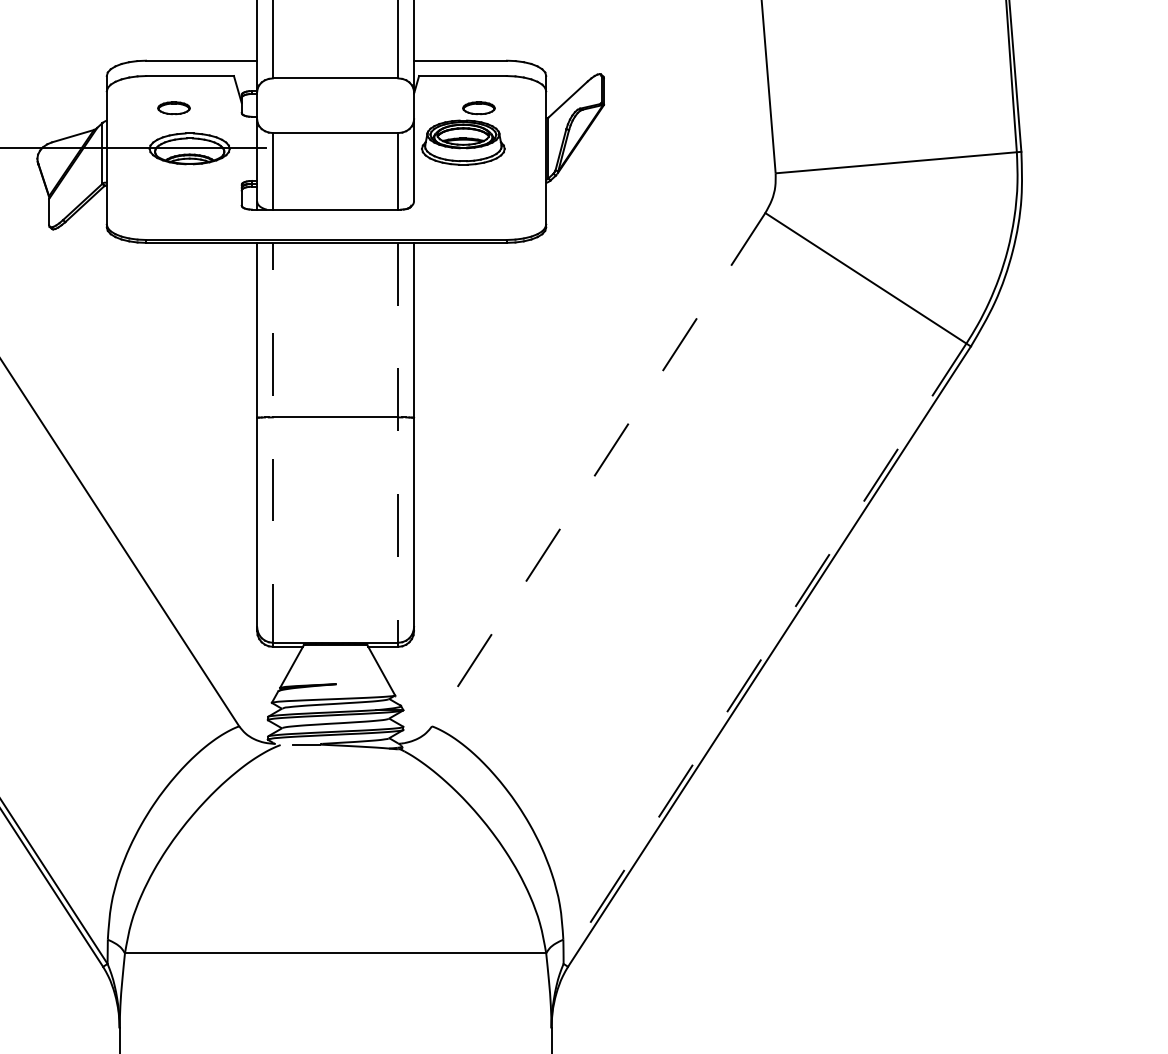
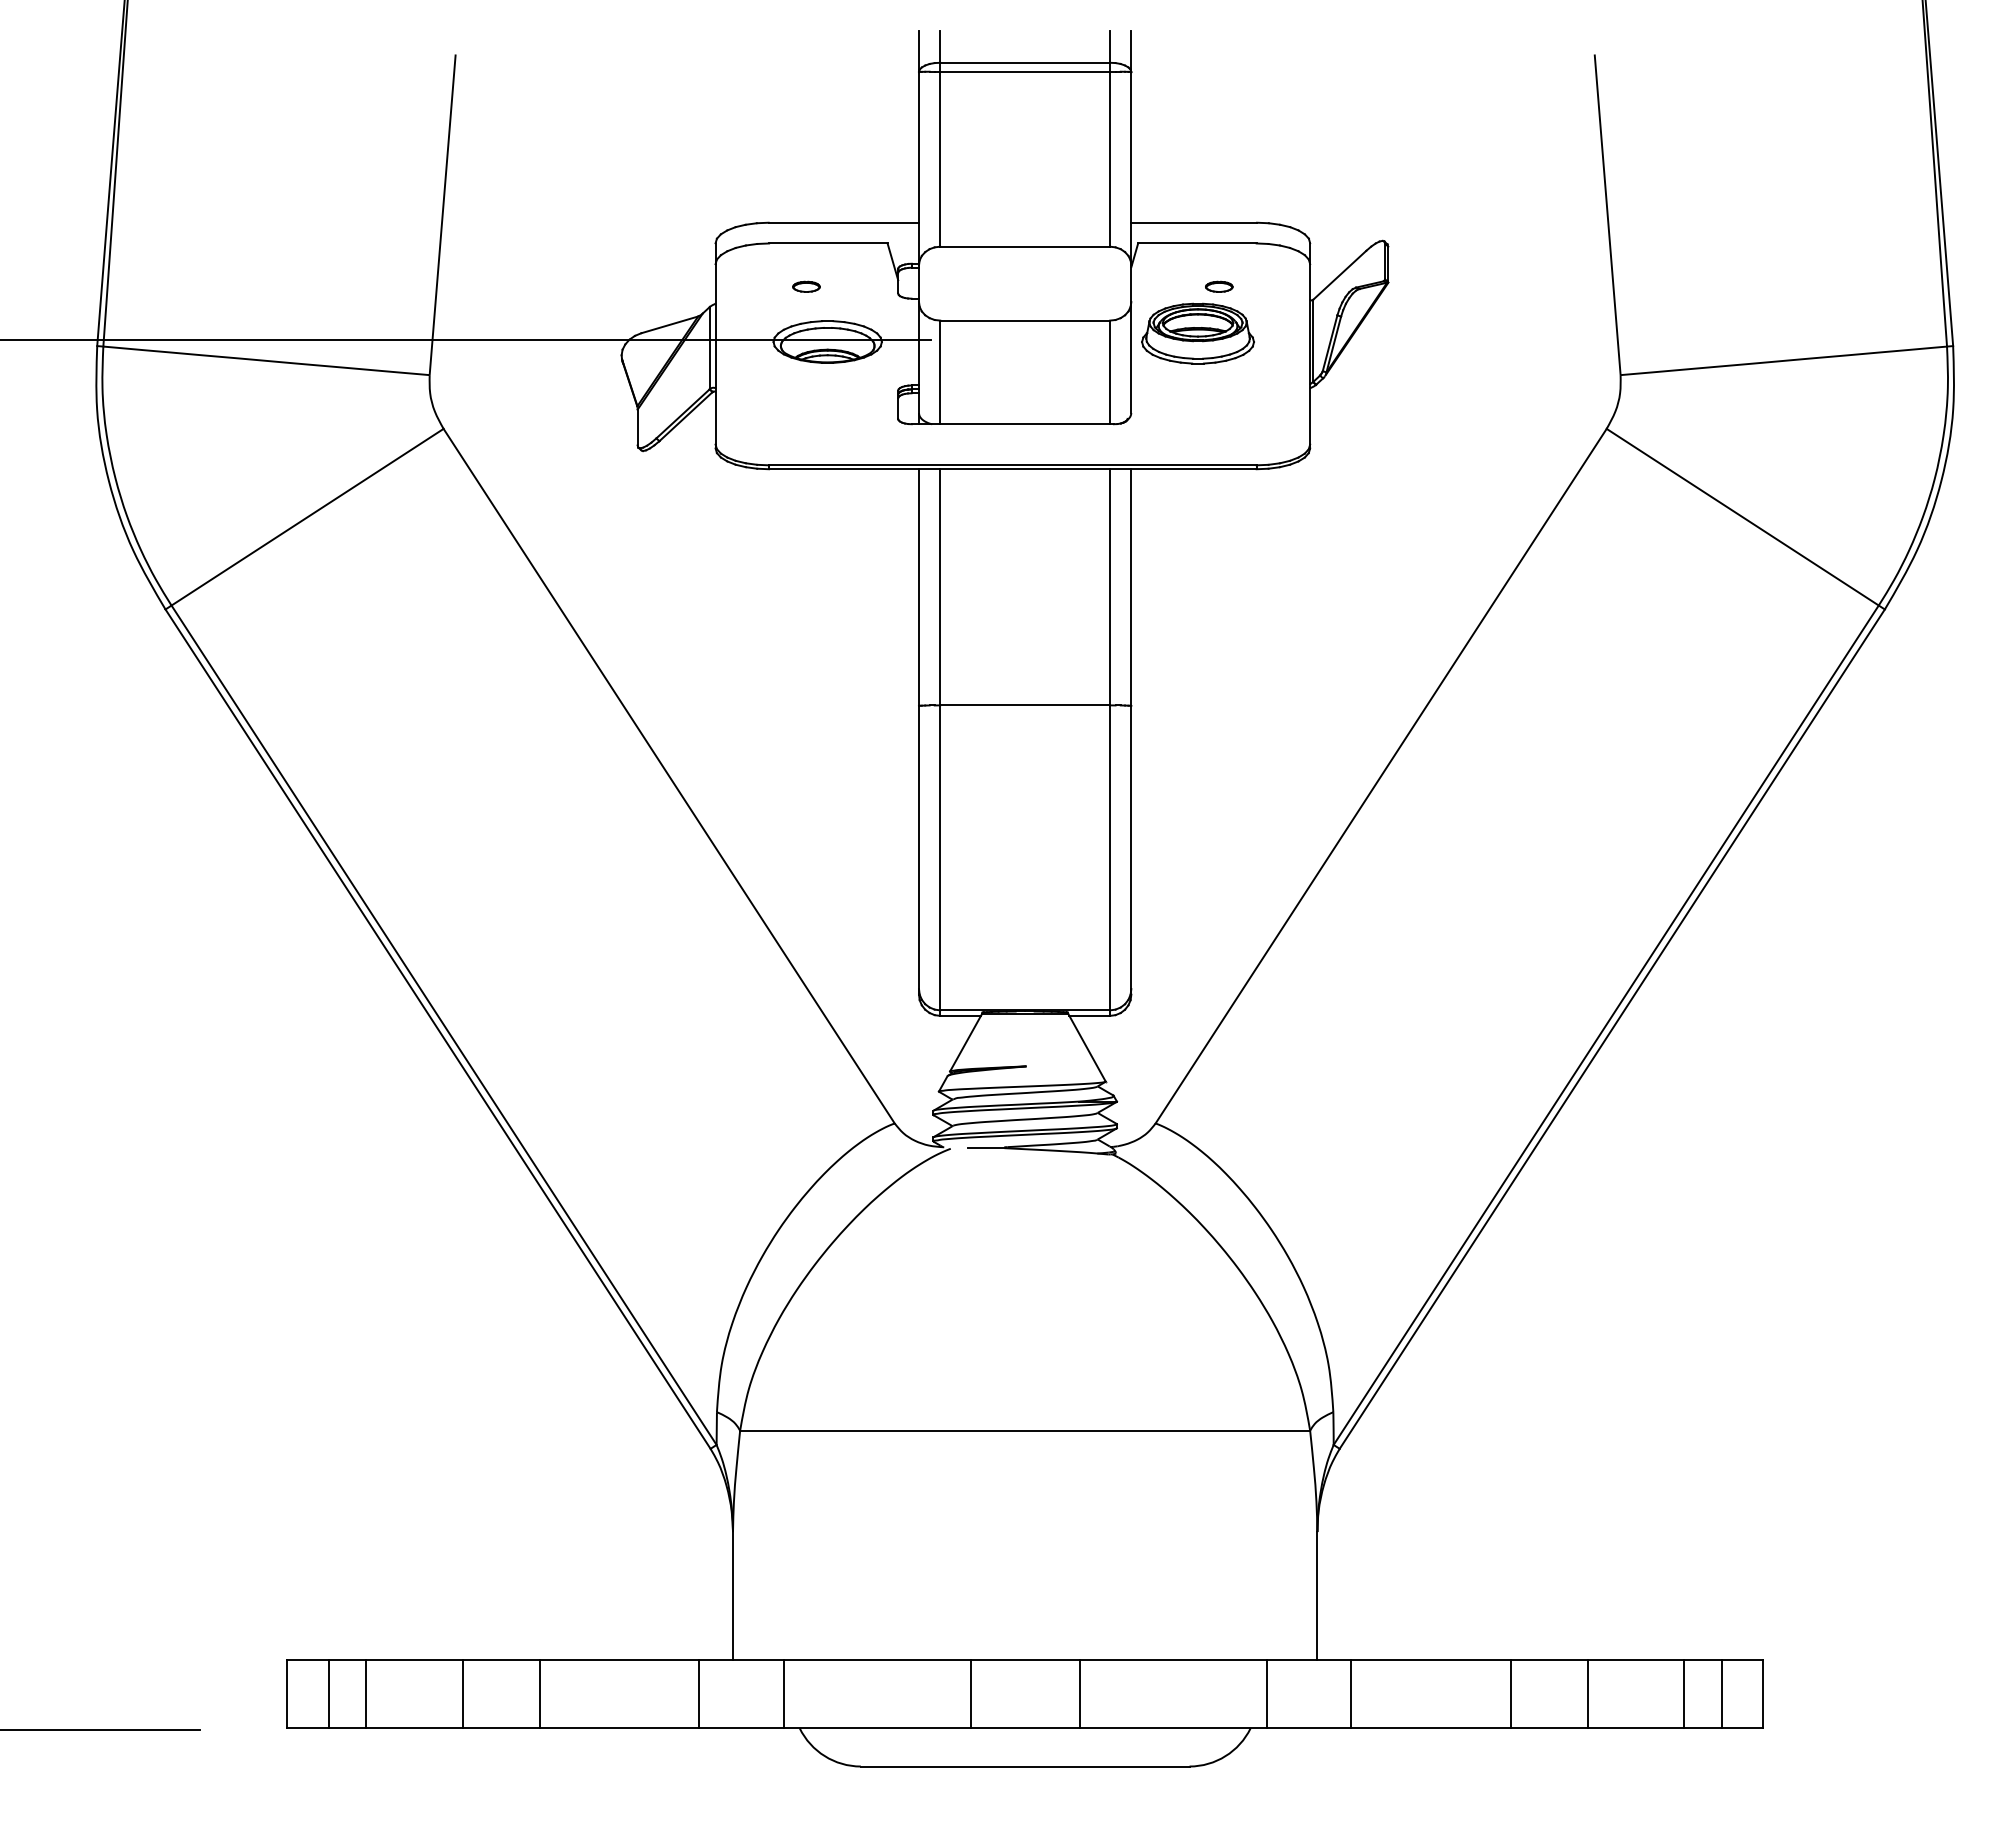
part: (174, 107) -> (806, 286), size x0.62
part: (479, 107) -> (1219, 286), size x0.62
line: (273, 444) -> (940, 742), dashed -> solid
line: (398, 445) -> (1110, 743), dashed -> solid
line: (598, 469) -> (1380, 776), dashed -> solid
line: (764, 653) -> (1605, 1025), dashed -> solid

